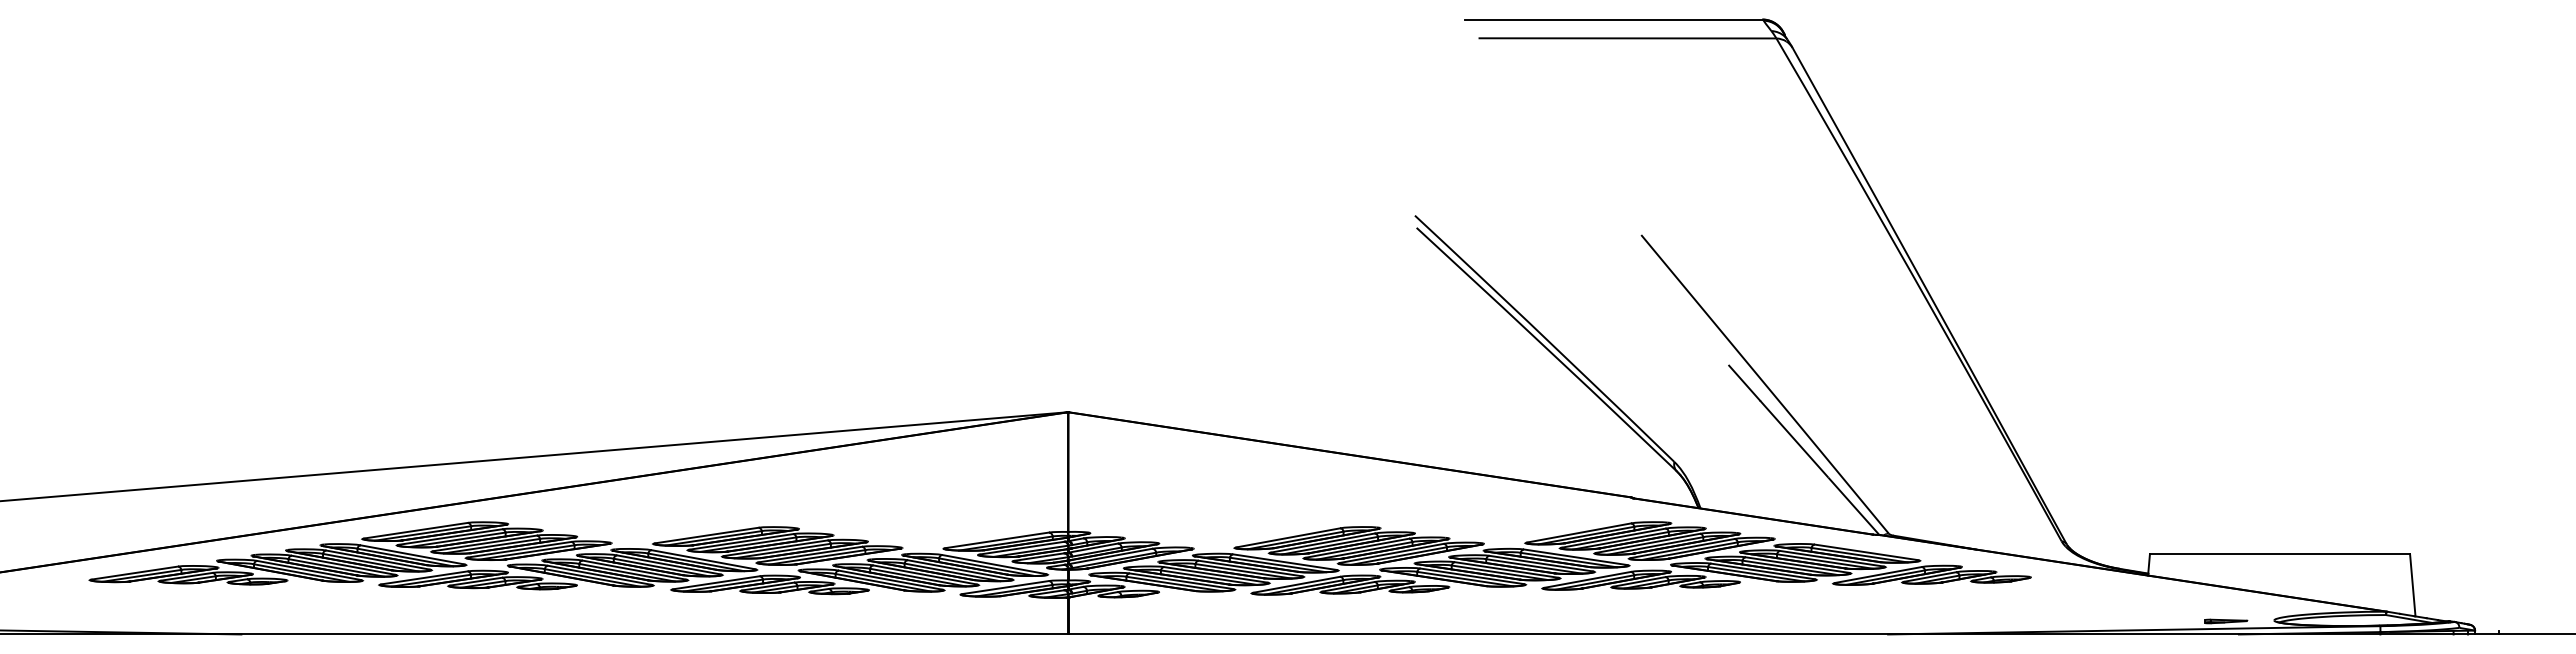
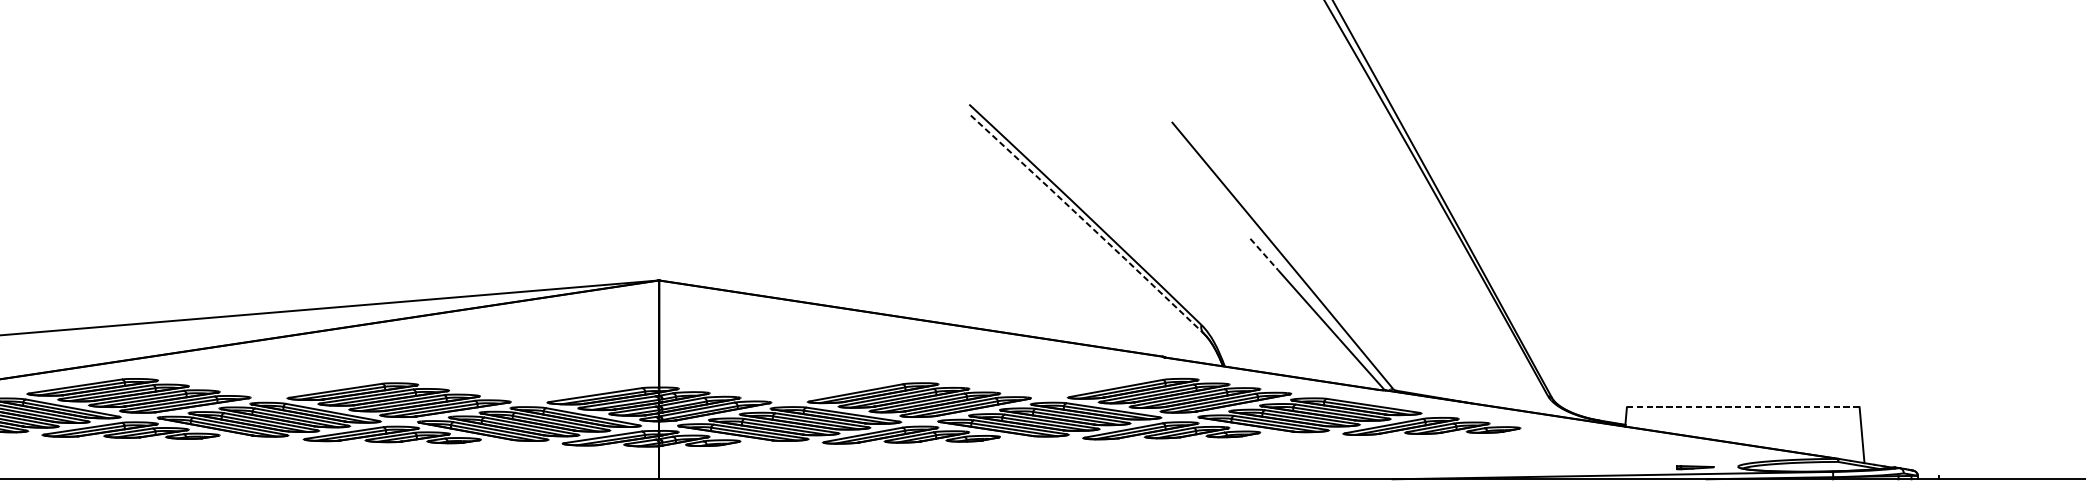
line: (1547, 349) -> (1087, 224), solid -> dashed
line: (1744, 383) -> (1264, 254), solid -> dashed
line: (2280, 554) -> (1743, 407), solid -> dashed

